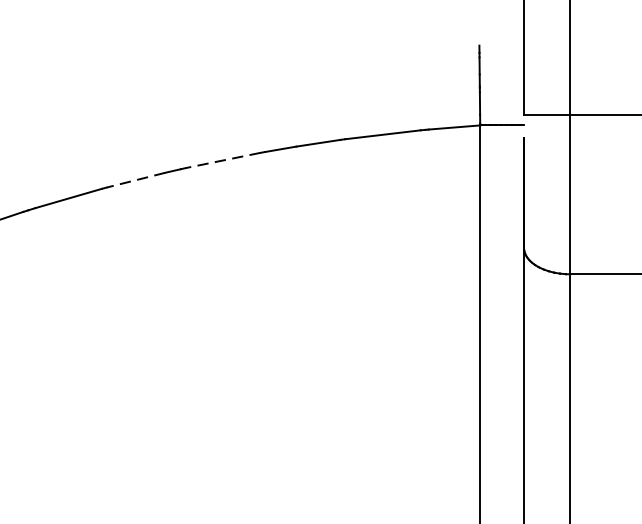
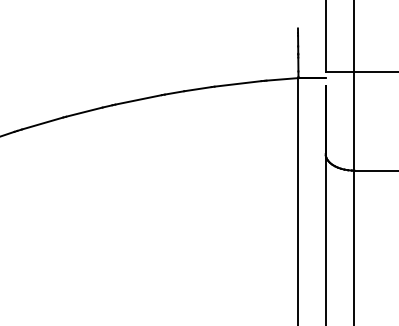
line: (222, 159) -> (138, 99), dashed -> solid
line: (136, 180) -> (84, 112), dashed -> solid

